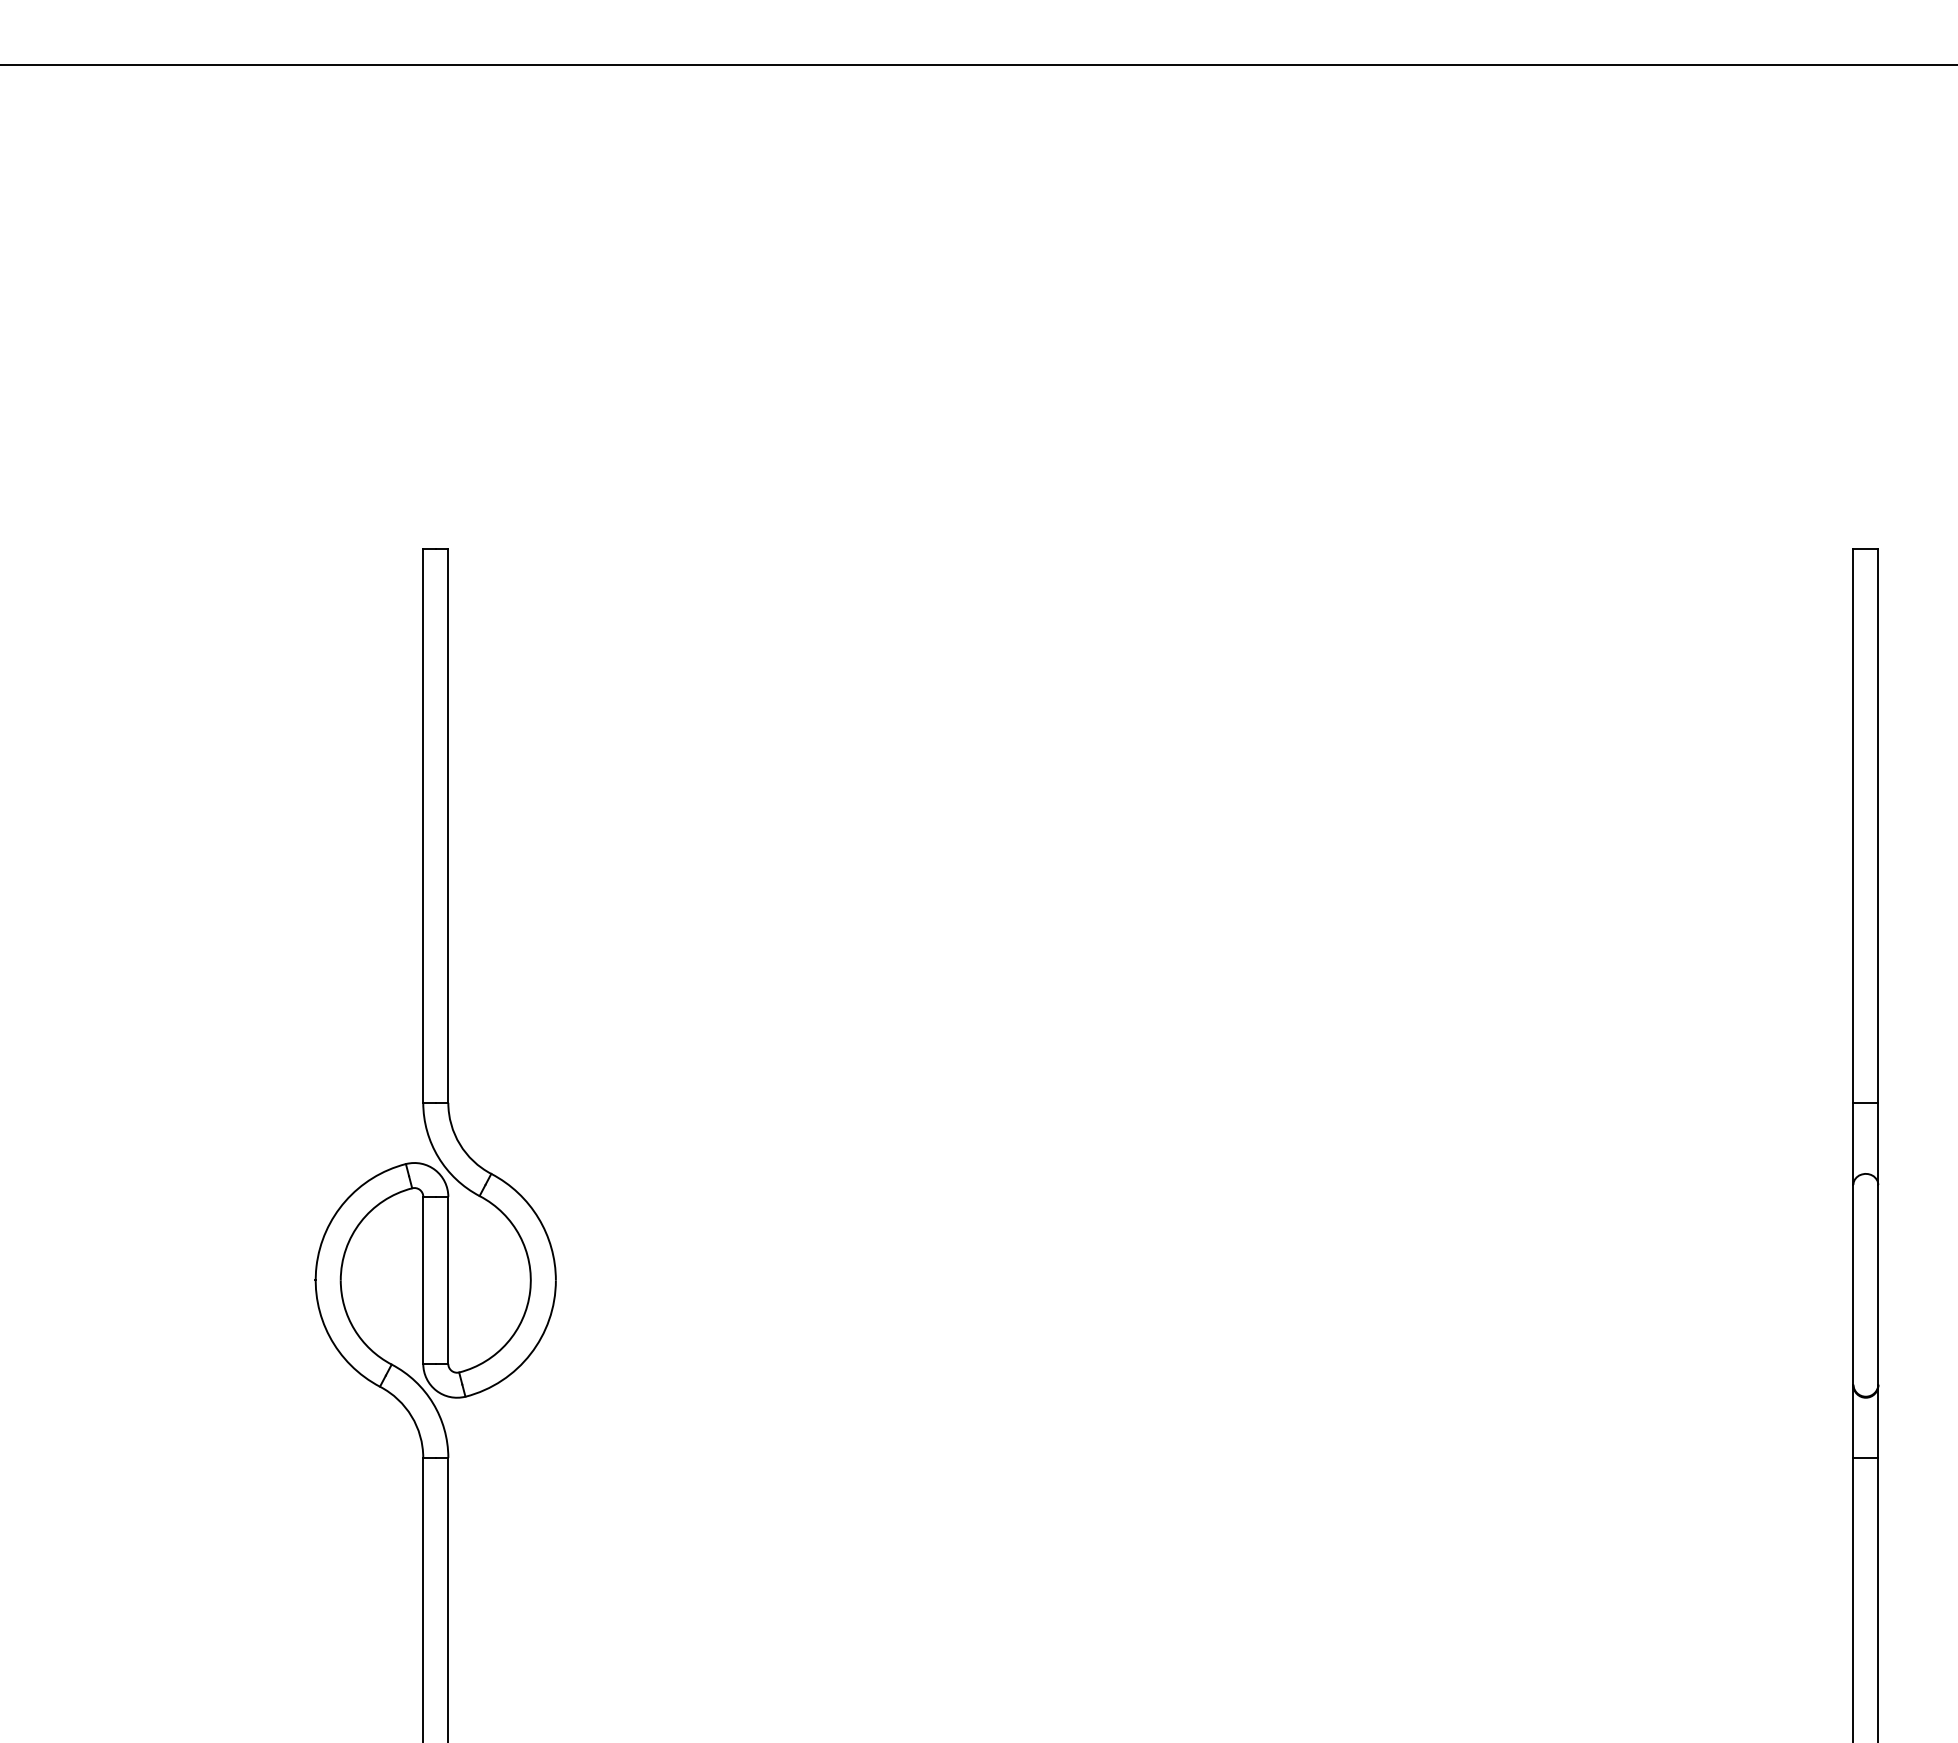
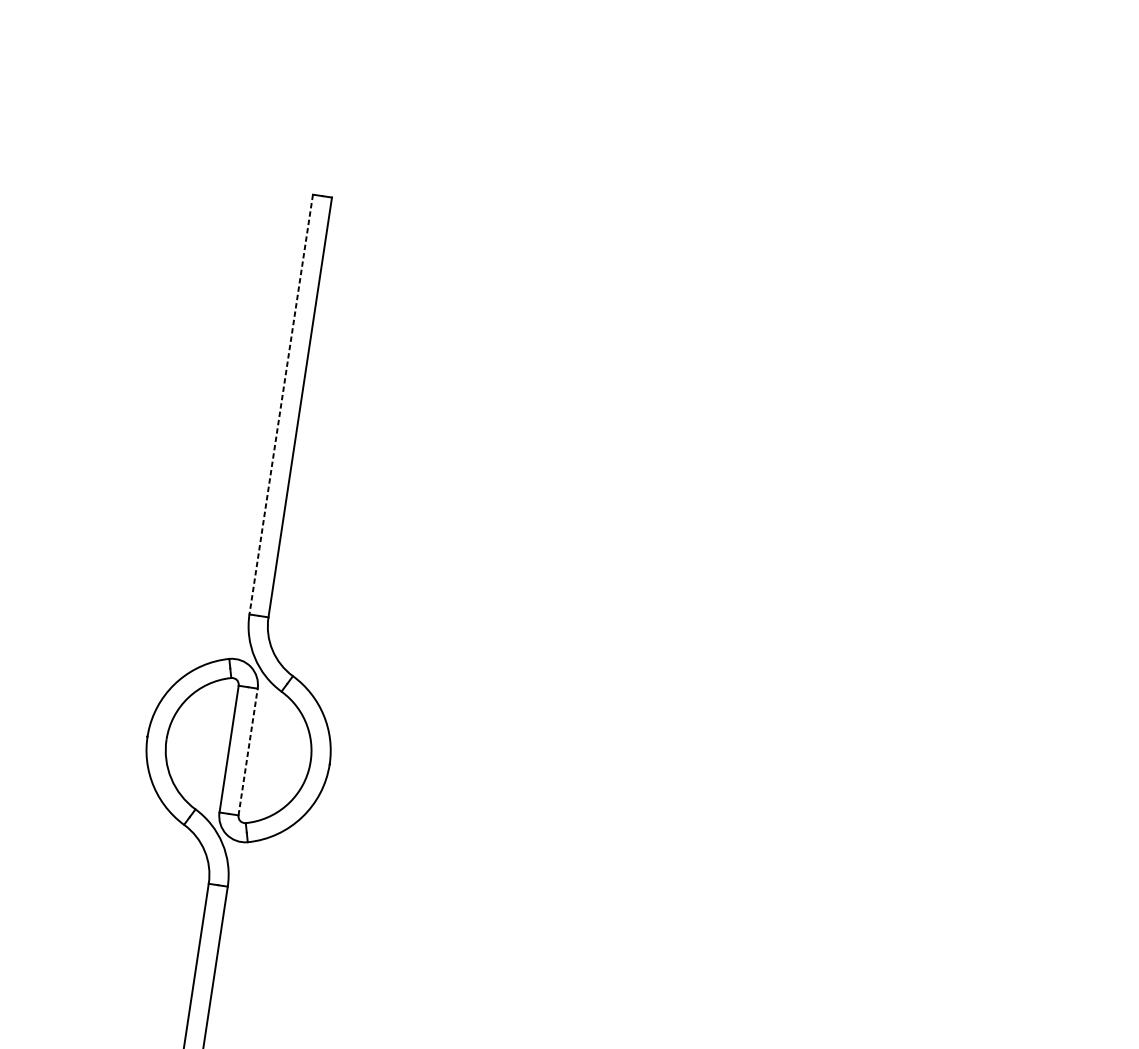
line: (423, 826) -> (281, 404), solid -> dashed
line: (448, 1280) -> (248, 752), solid -> dashed

